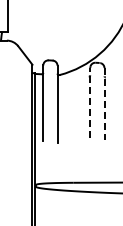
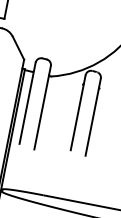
line: (90, 102) -> (78, 112), dashed -> solid
line: (104, 104) -> (93, 117), dashed -> solid

